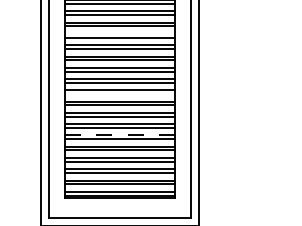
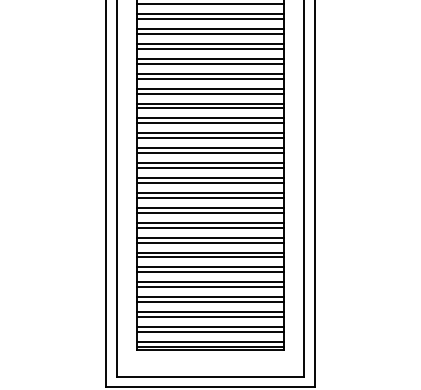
line: (120, 34) -> (210, 133), added
line: (120, 93) -> (210, 212), added
line: (120, 135) -> (210, 267), dashed -> solid

